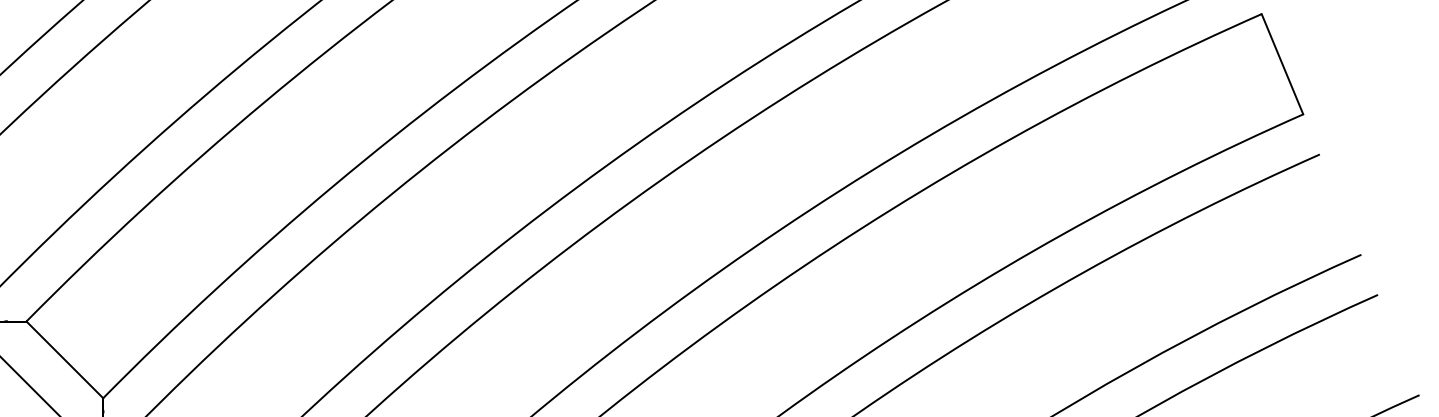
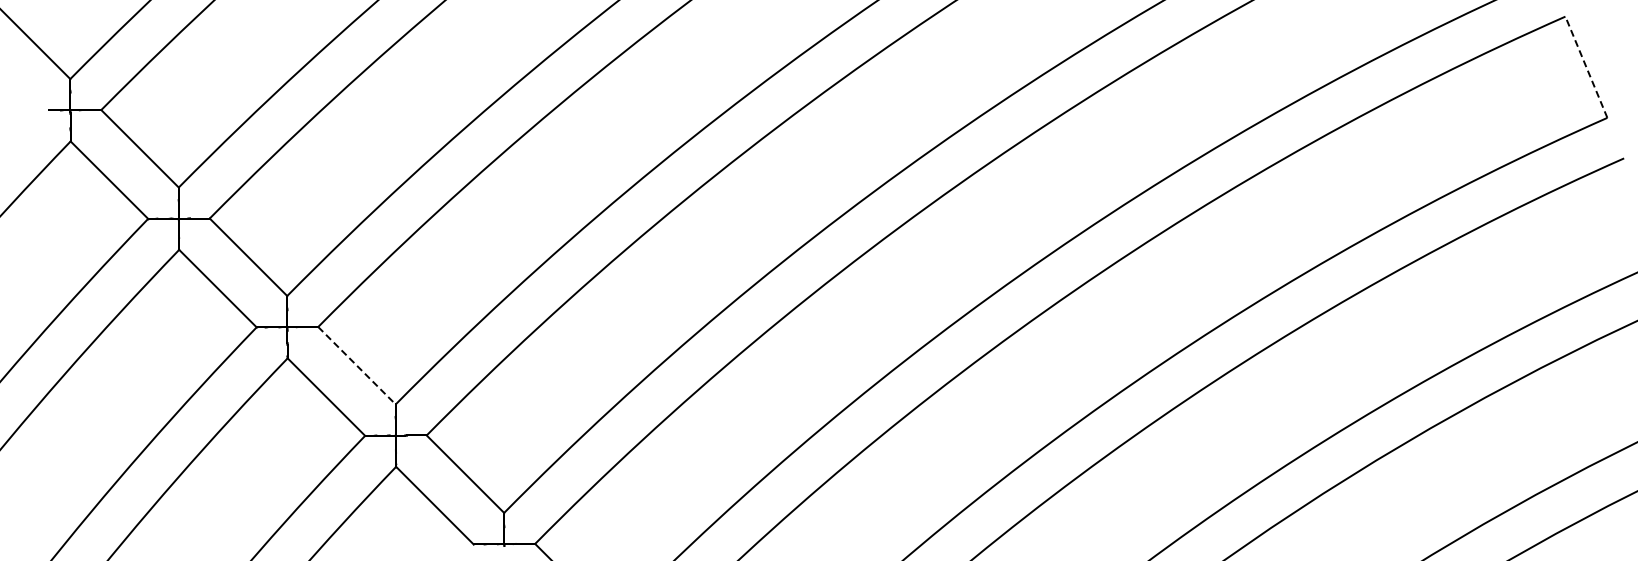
line: (1282, 64) -> (1586, 67), solid -> dashed
line: (64, 359) -> (356, 365), solid -> dashed

